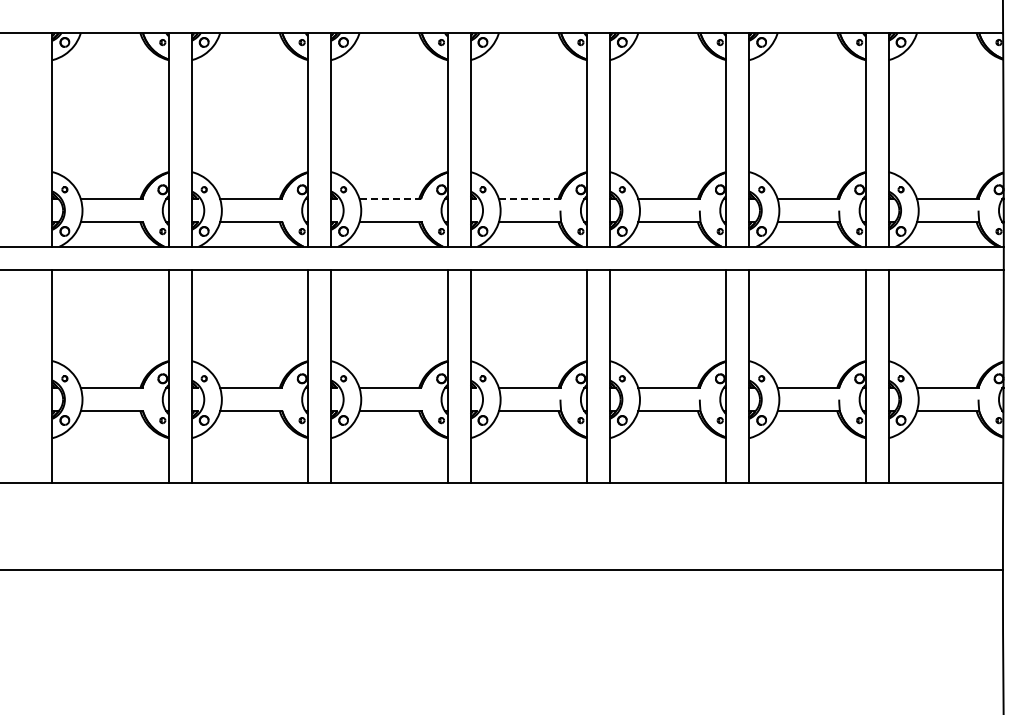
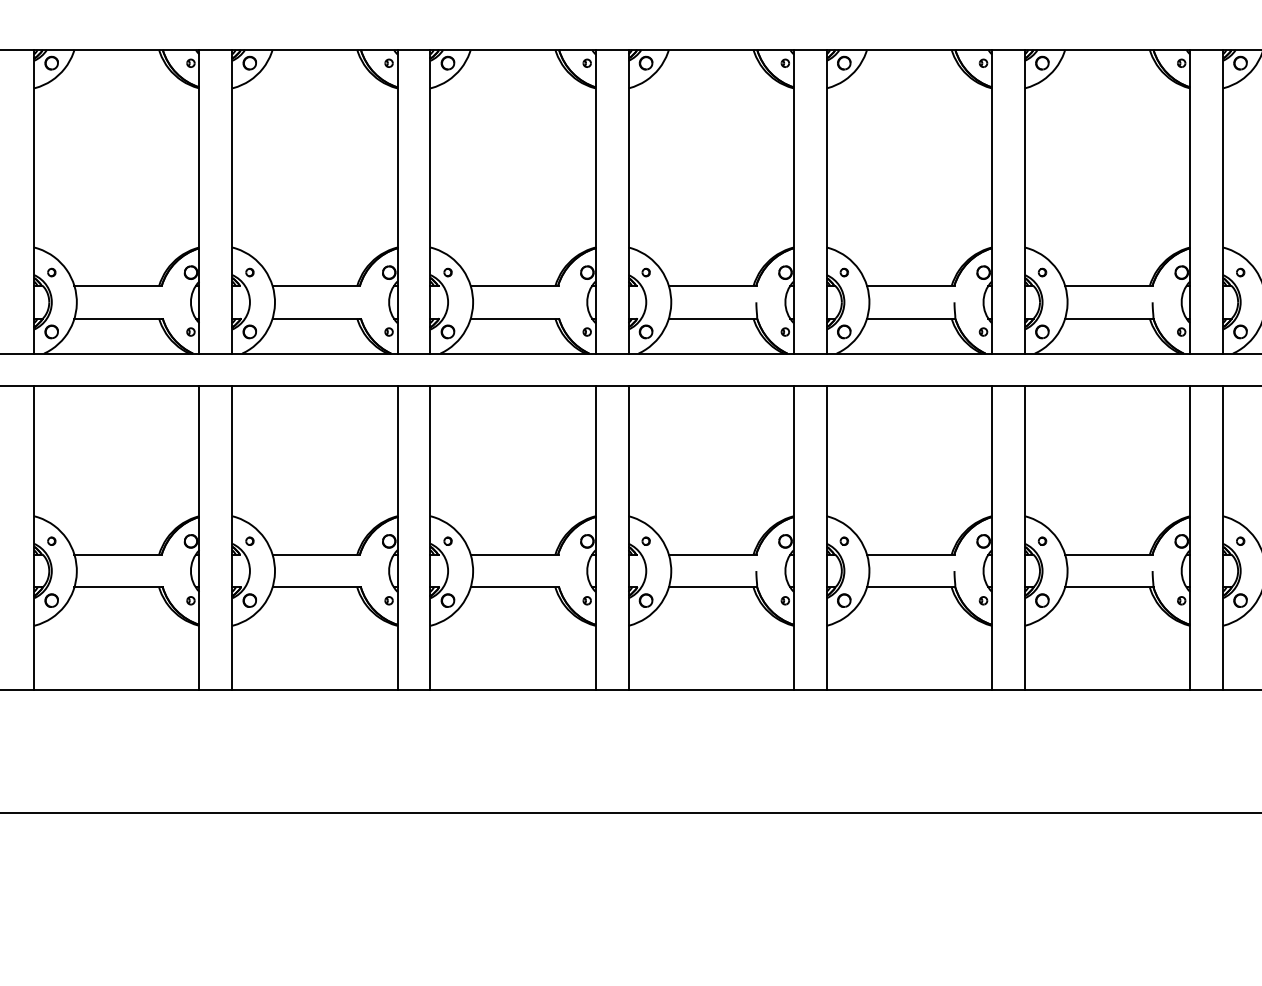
line: (390, 199) -> (514, 286), dashed -> solid
line: (529, 199) -> (712, 286), dashed -> solid

